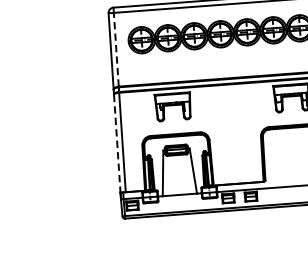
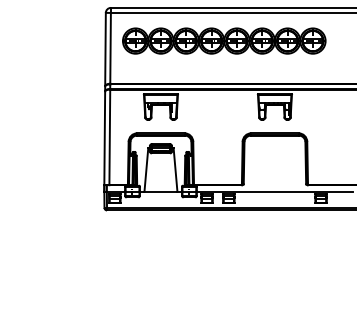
line: (116, 48) -> (110, 47), dashed -> solid
line: (117, 143) -> (104, 138), dashed -> solid

